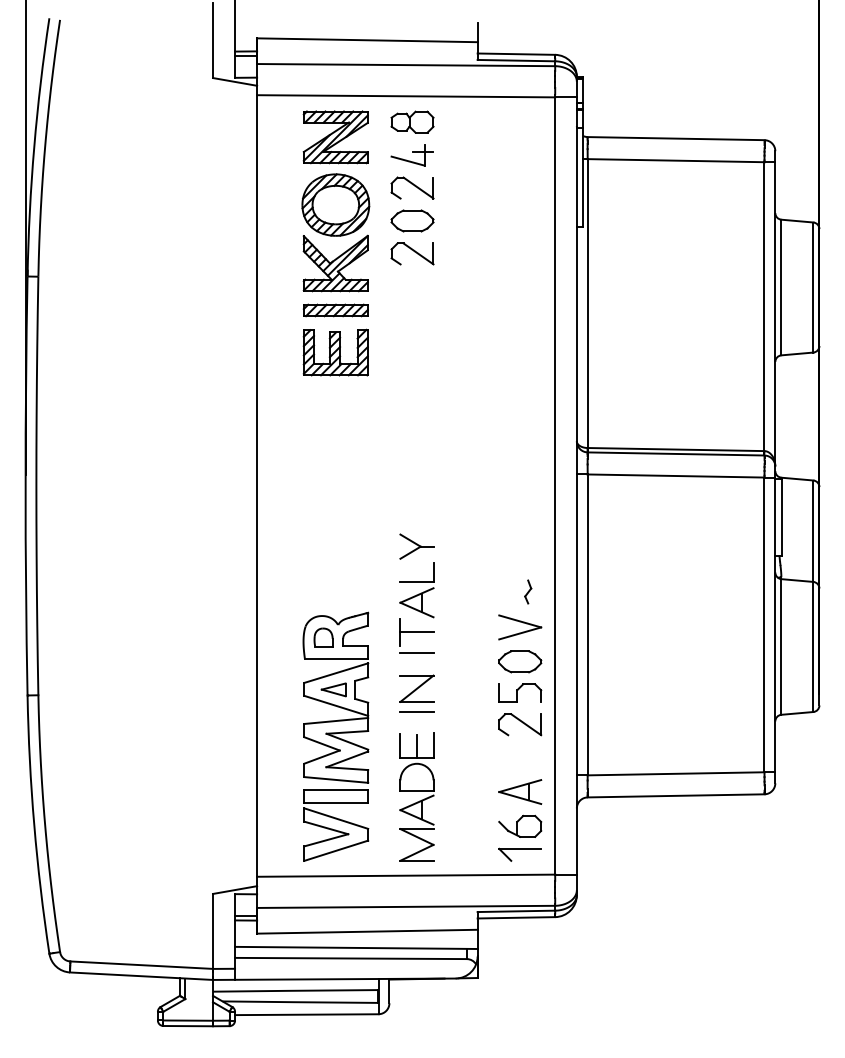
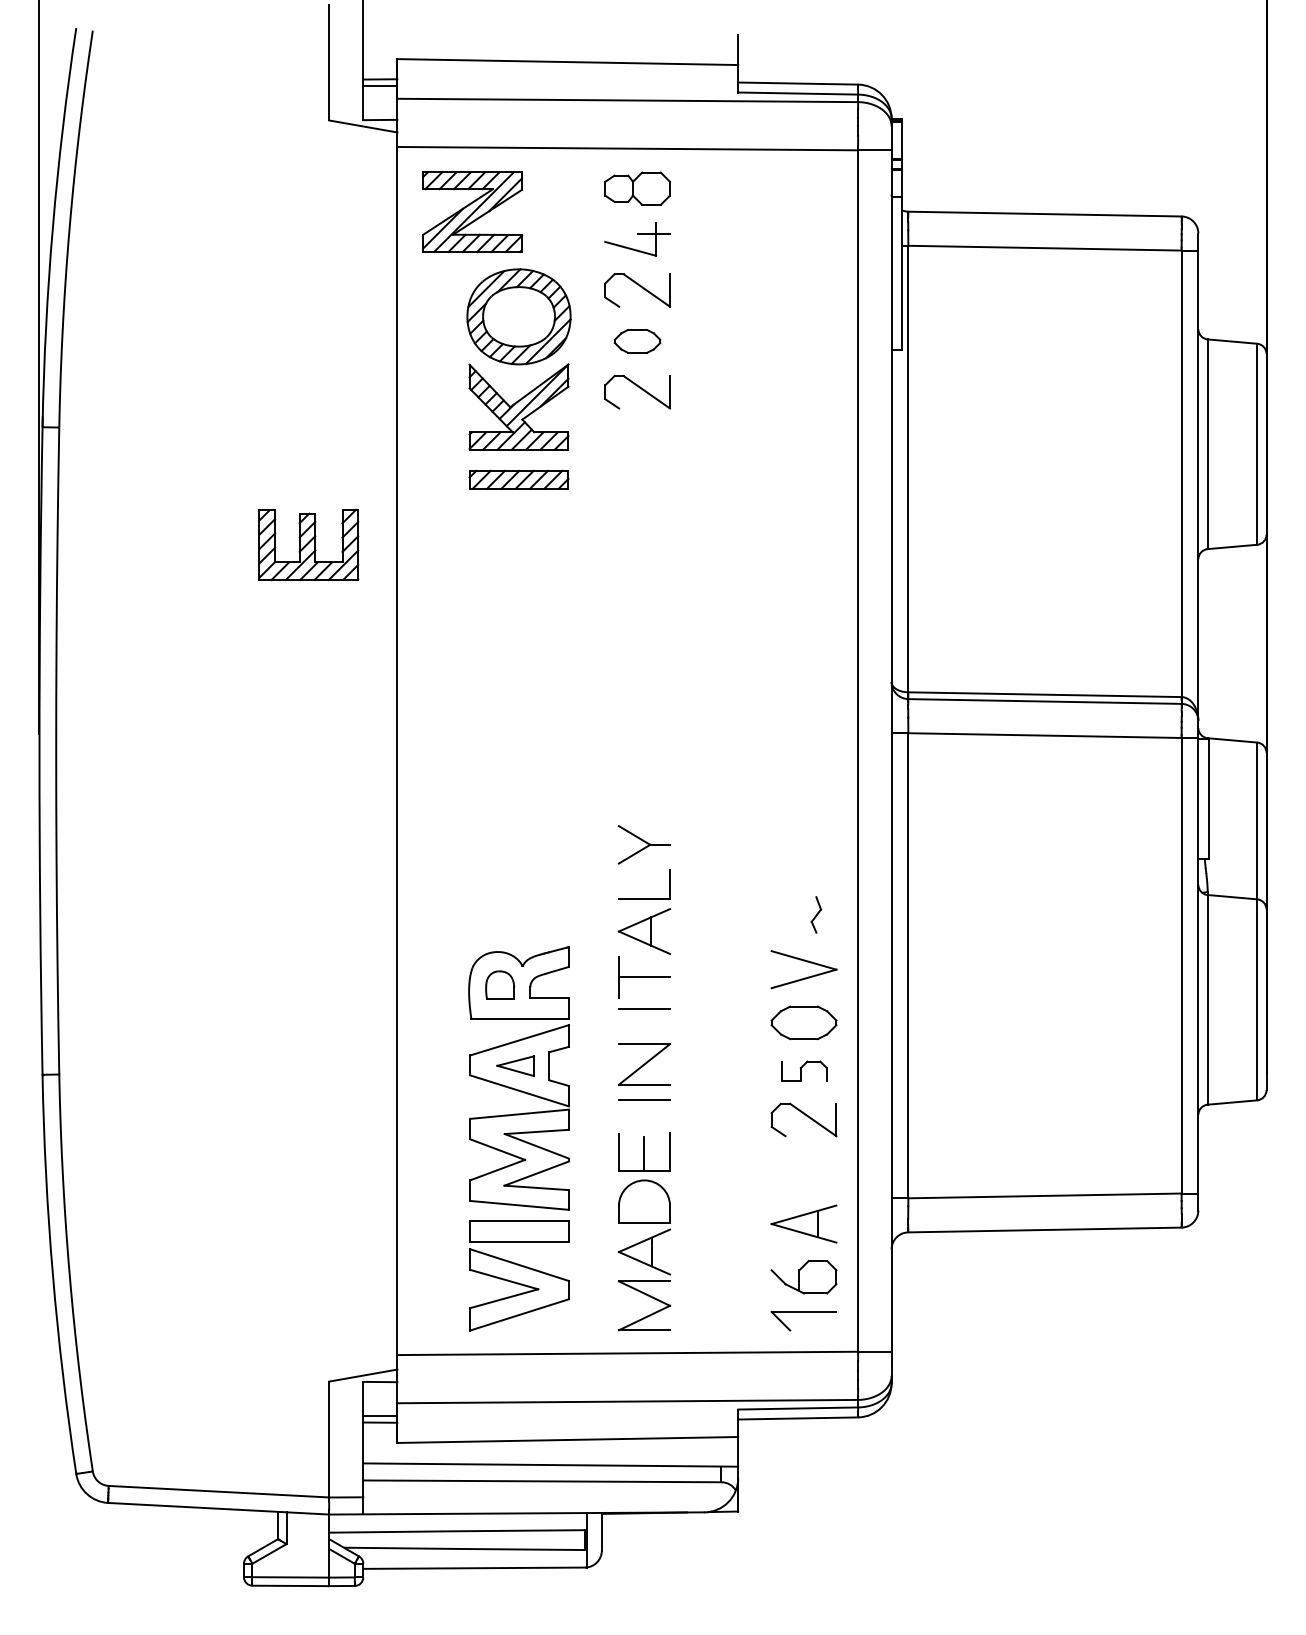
part: (335, 137) -> (472, 212), moved
part: (412, 220) -> (637, 340), size x0.7
part: (335, 352) -> (308, 544), moved
part: (520, 692) -> (804, 1070), size x0.7

